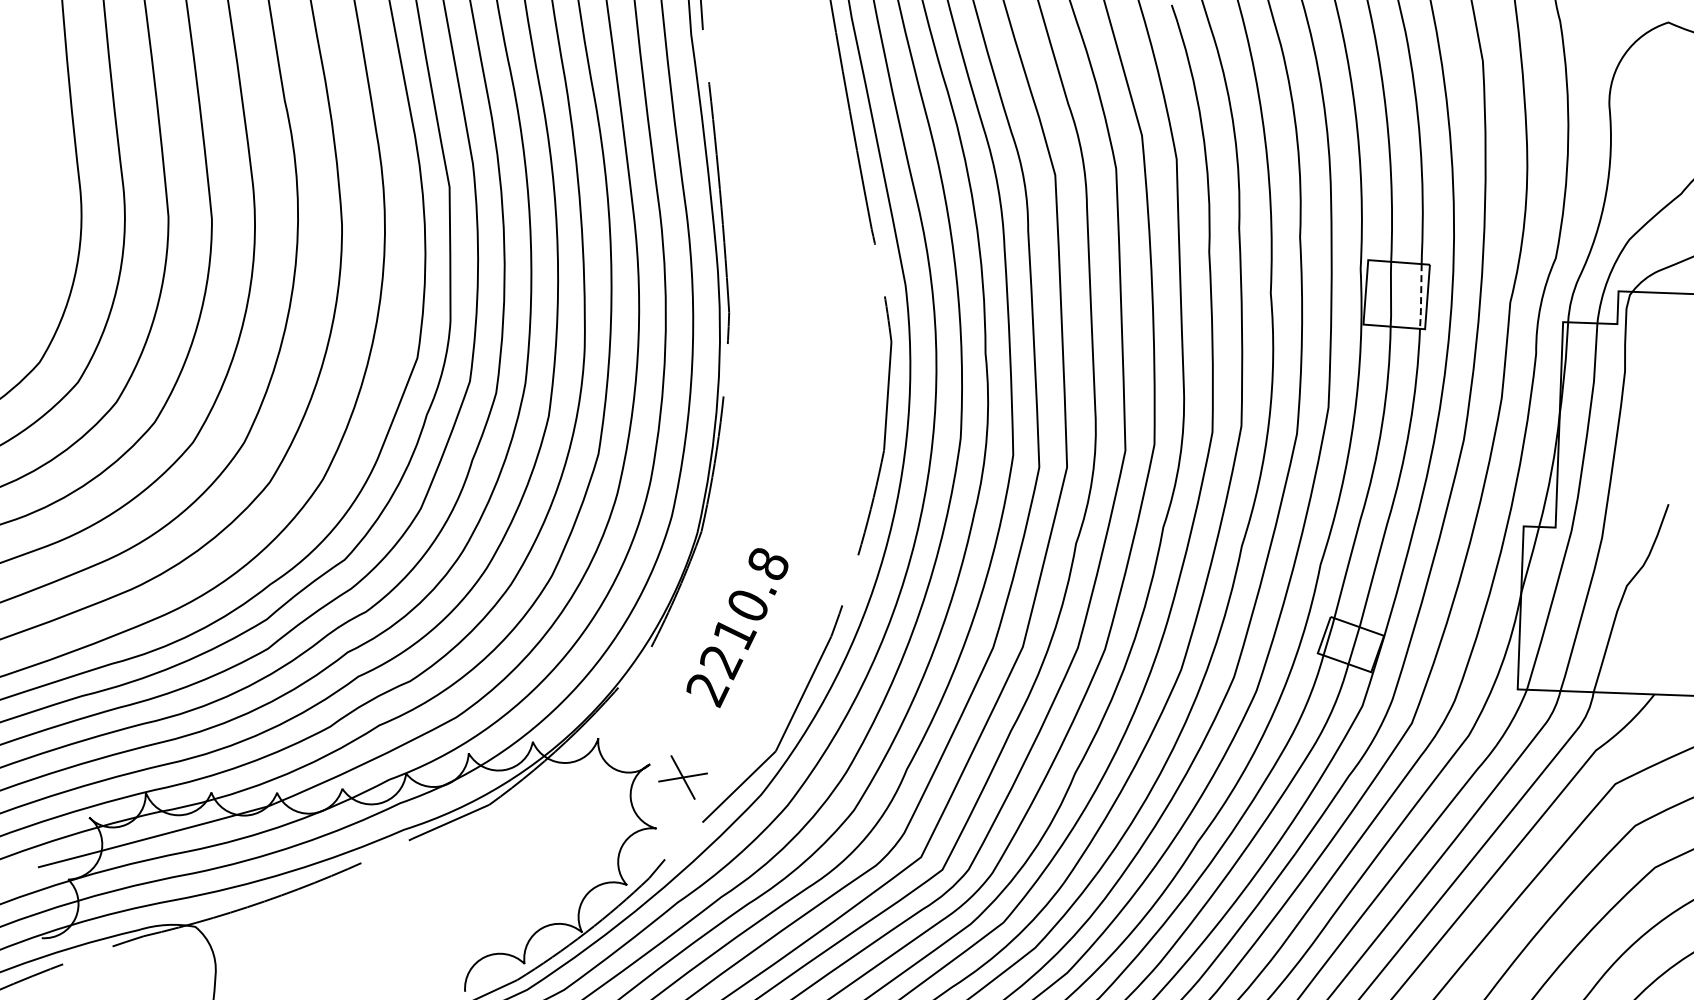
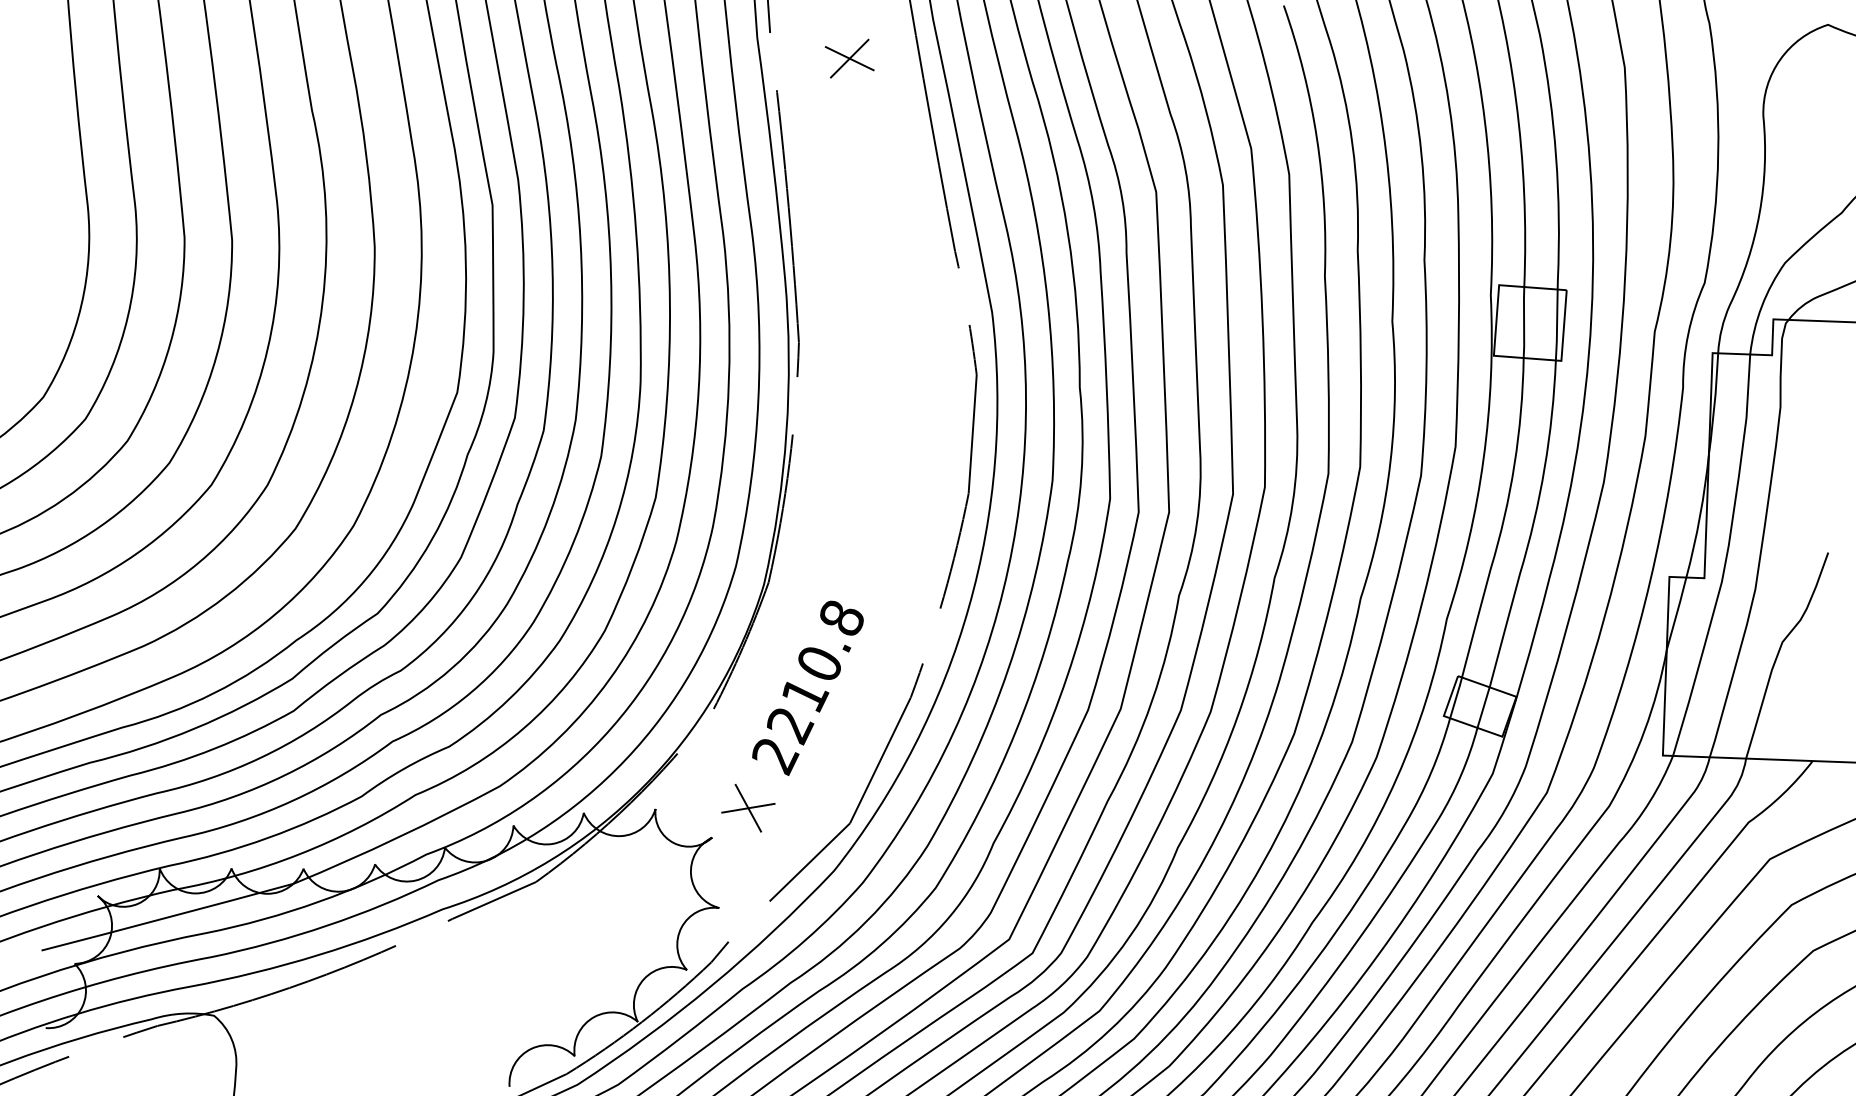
part: (775, 53) -> (849, 58), added
line: (1421, 296) -> (1557, 325), dashed -> solid
part: (682, 777) -> (747, 808), moved

